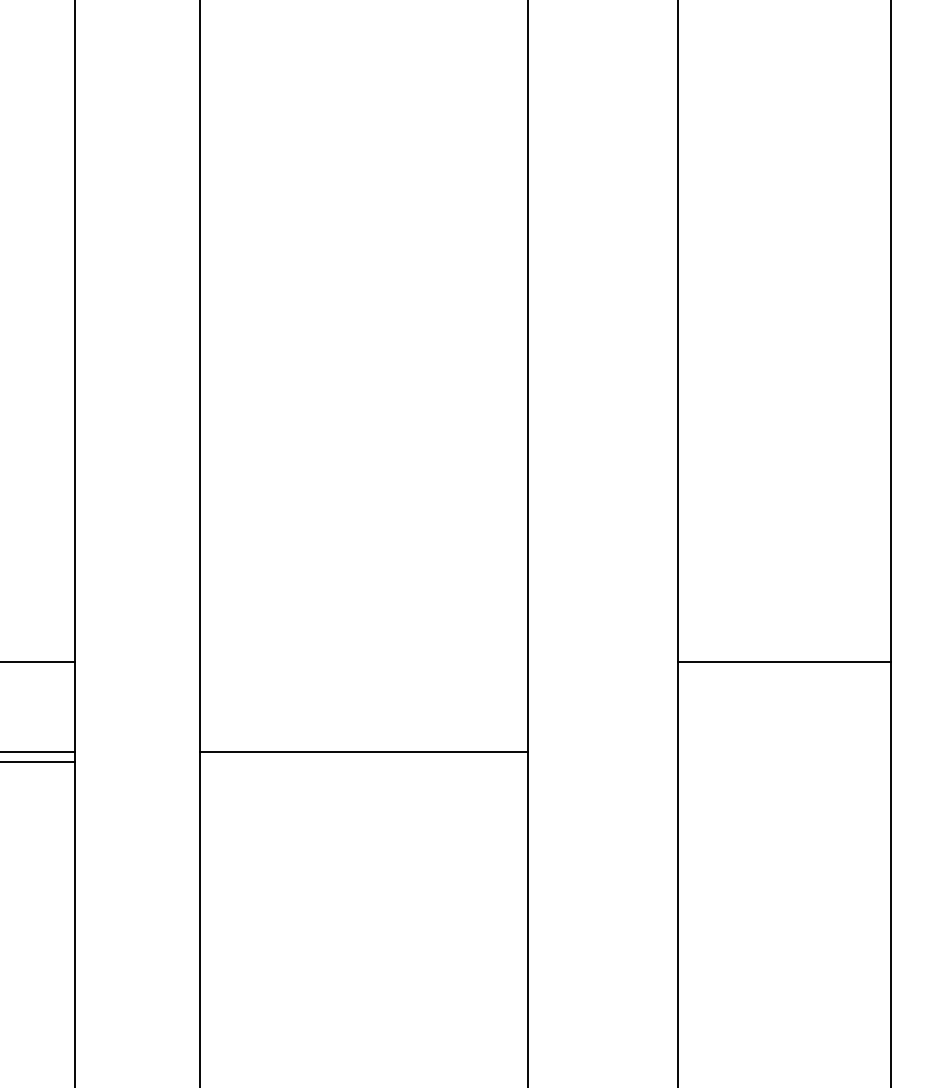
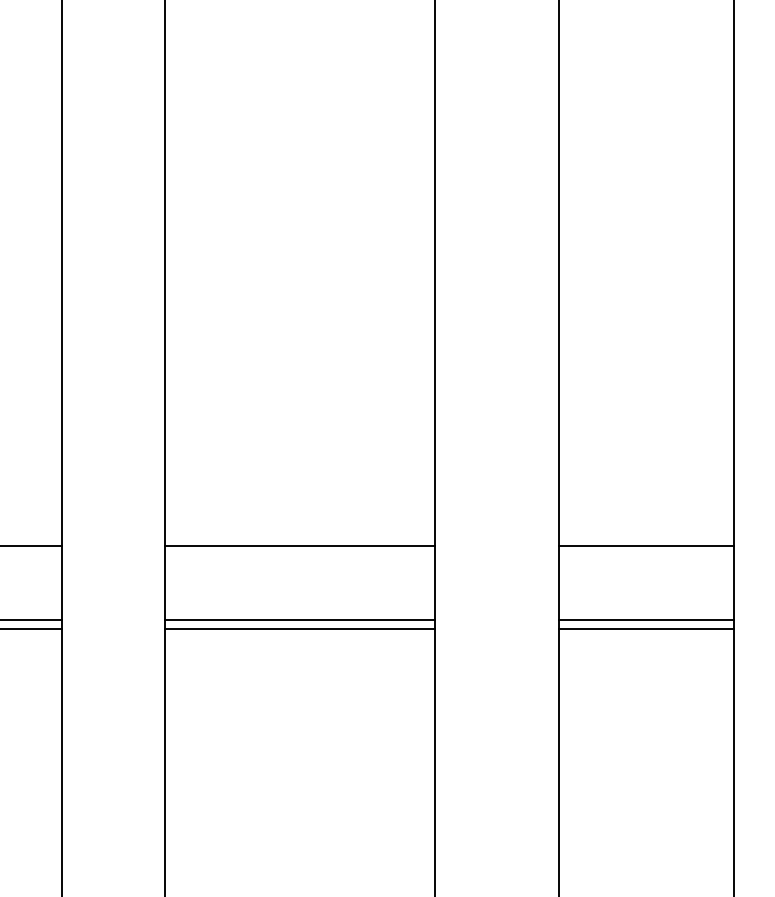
line: (364, 662) -> (300, 546), added
line: (784, 752) -> (646, 620), added
line: (364, 762) -> (300, 628), added
line: (784, 762) -> (646, 628), added

